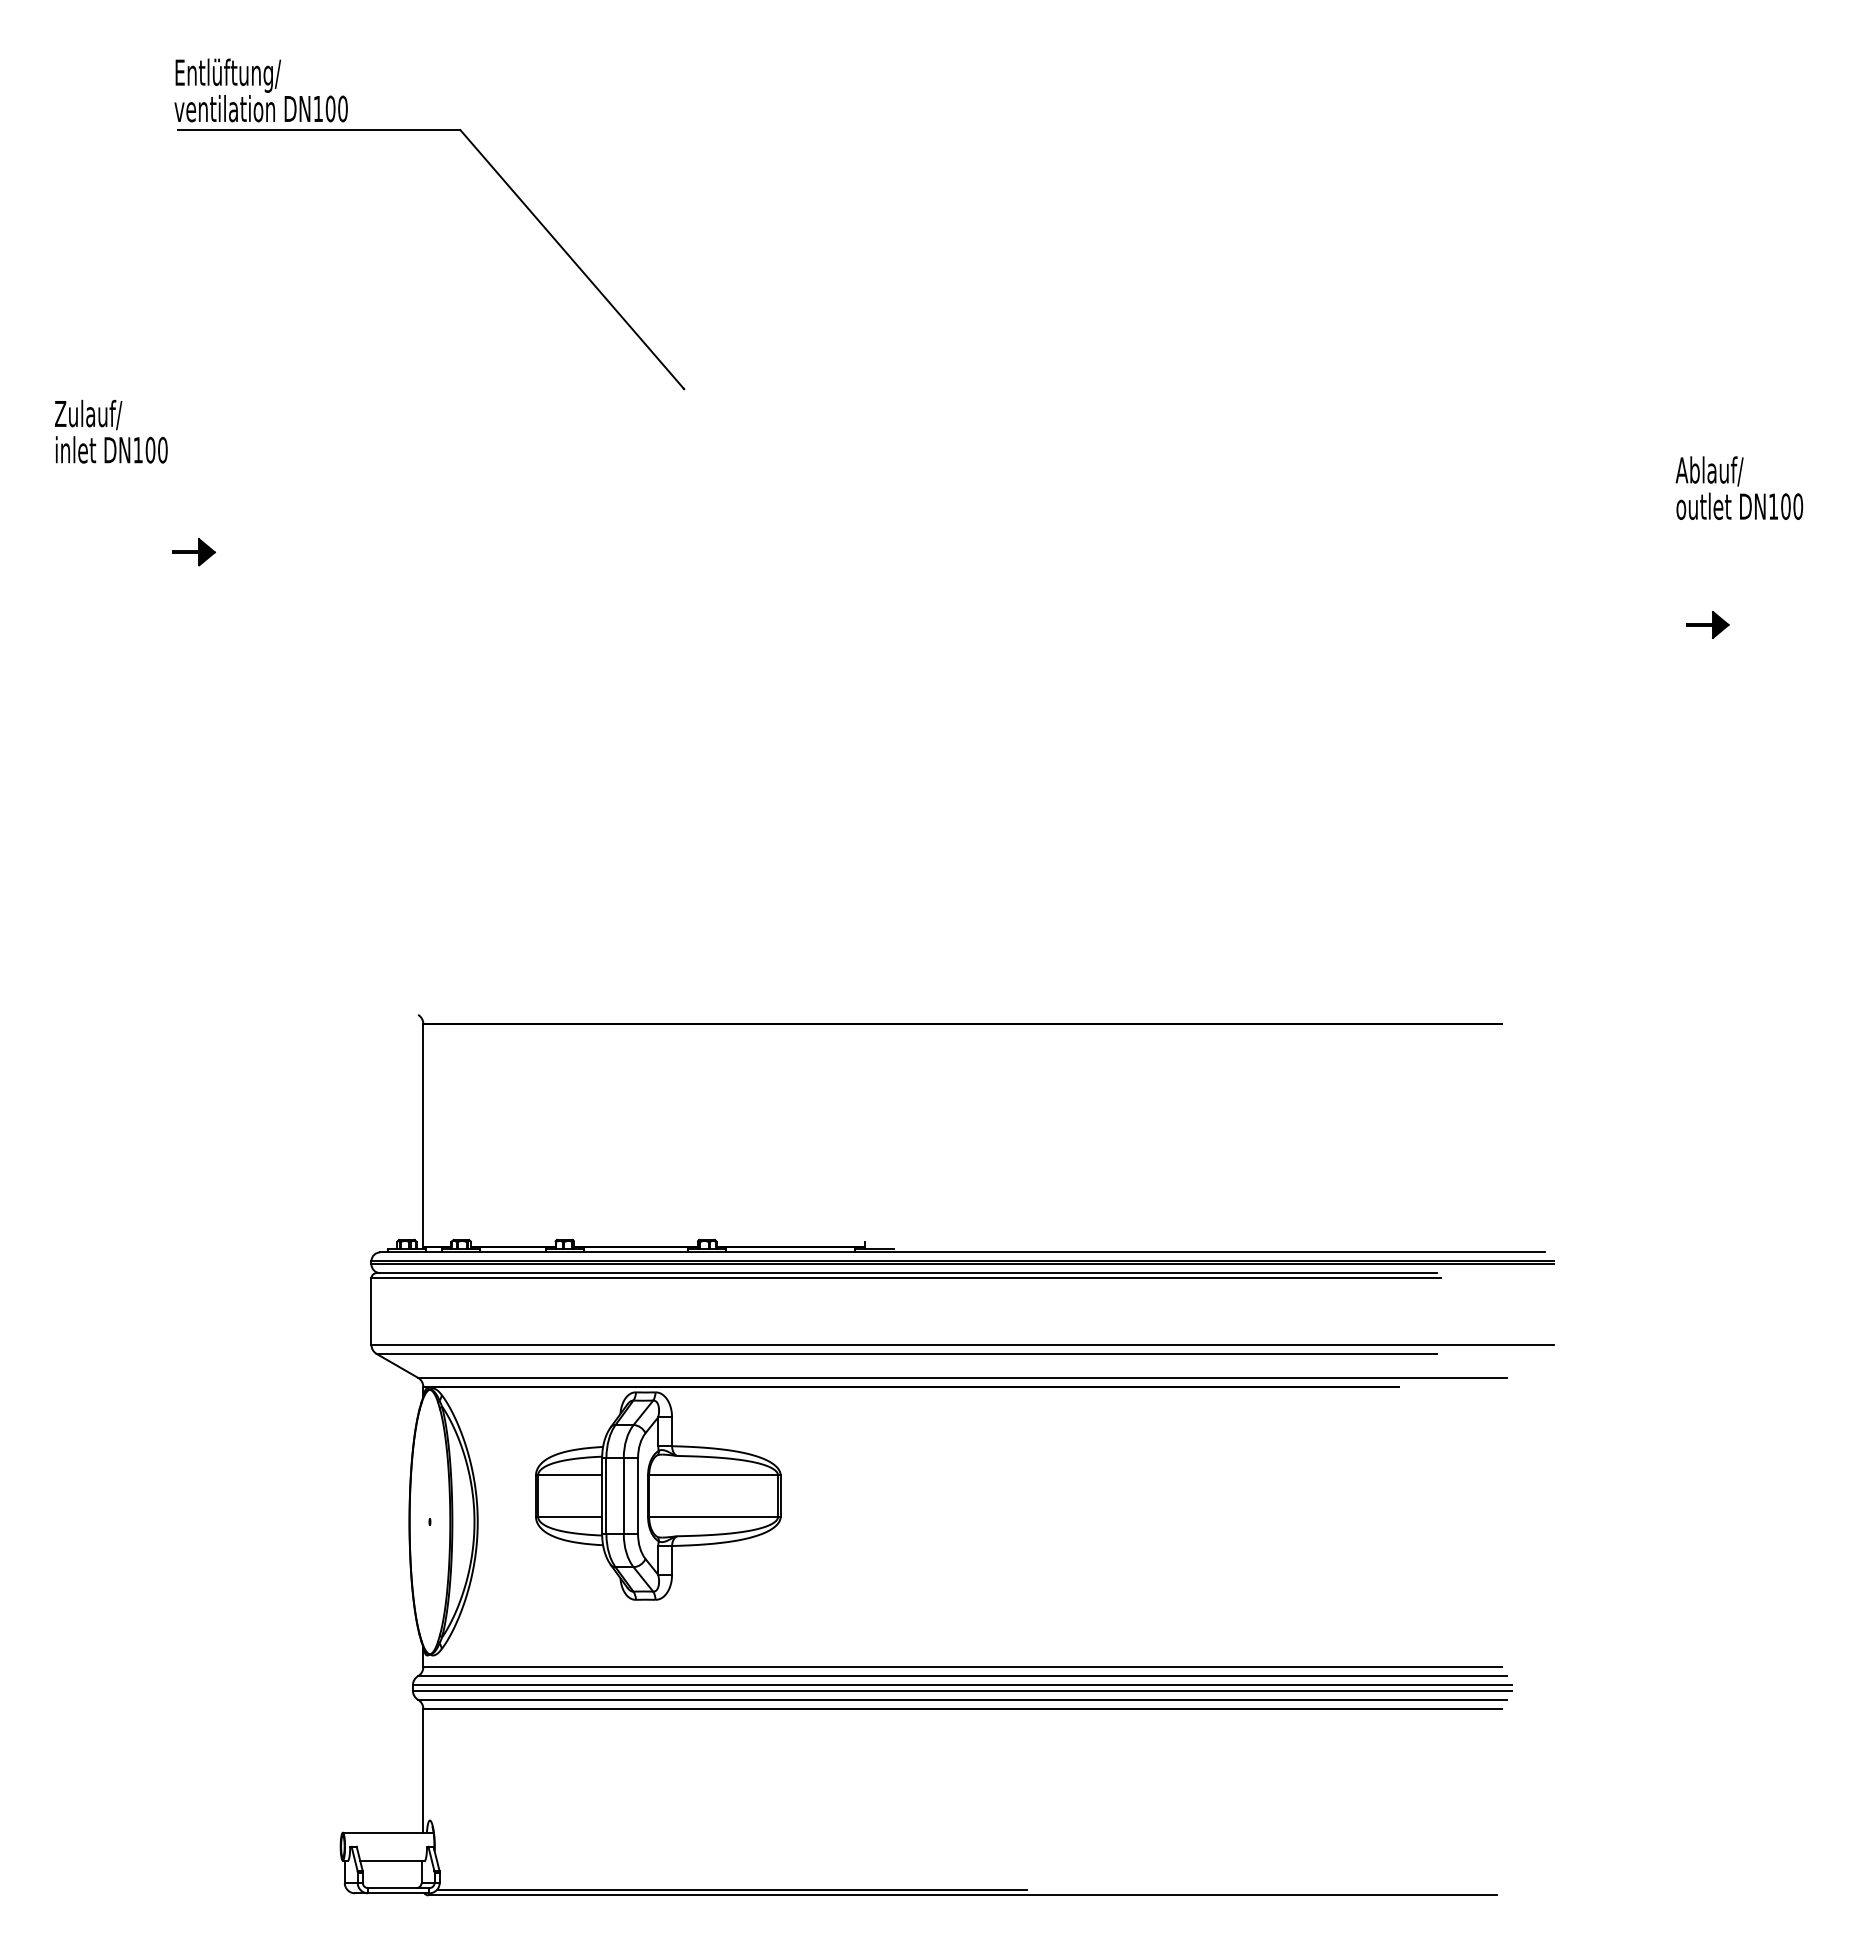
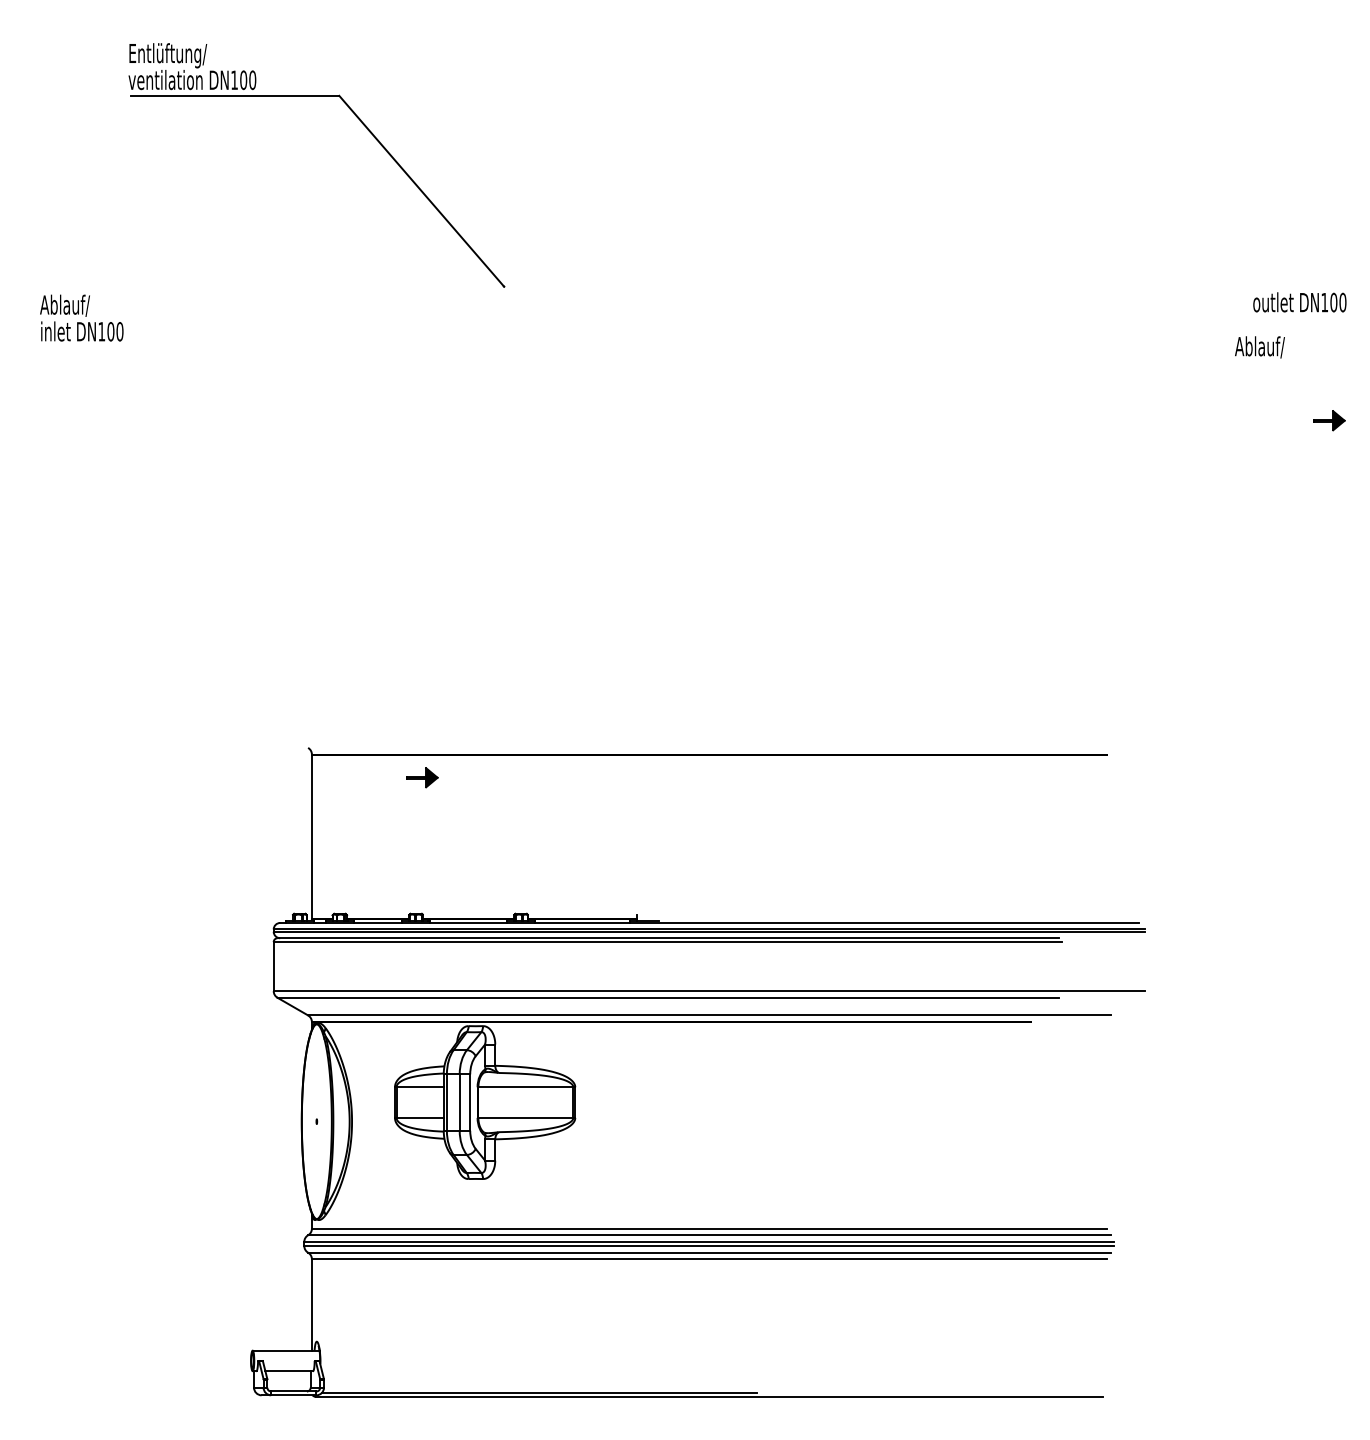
text: (66, 413) -> (48, 304), Zulauf/ -> Ablauf/
text: (1739, 505) -> (1299, 301), moved
part: (193, 552) -> (421, 777), moved
part: (1707, 624) -> (1329, 420), moved

